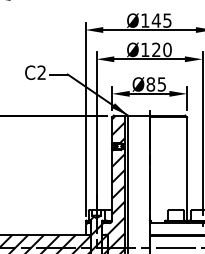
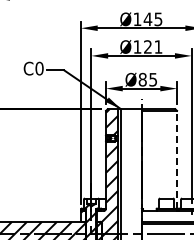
text: (167, 49) -> (158, 46), Ø120 -> Ø121
text: (41, 72) -> (39, 68), C2 -> C0
line: (187, 168) -> (177, 159), solid -> dashed

